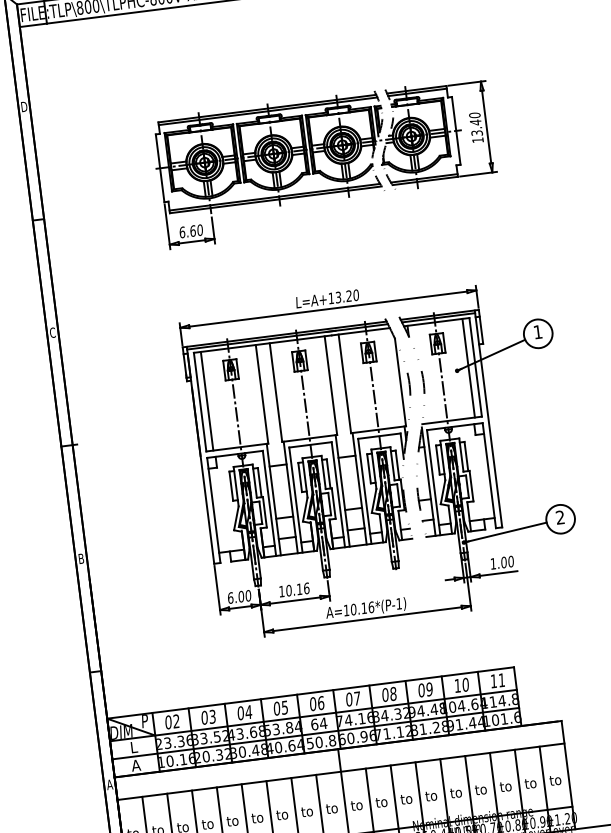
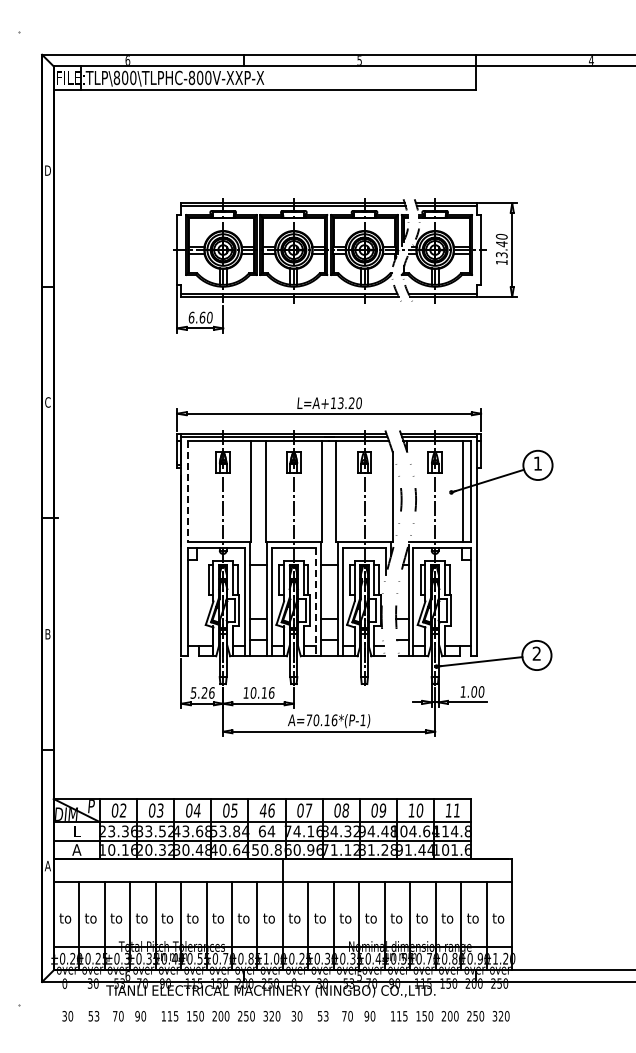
line: (207, 400) -> (195, 490), removed
line: (199, 402) -> (187, 491), solid -> dashed
line: (338, 494) -> (315, 602), solid -> dashed
text: (239, 596) -> (202, 692), 6.00 -> 5.26
text: (346, 610) -> (309, 720), A=10.16*(P-1) -> A=70.16*(P-1)
text: (312, 704) -> (262, 810), 06 -> 46

